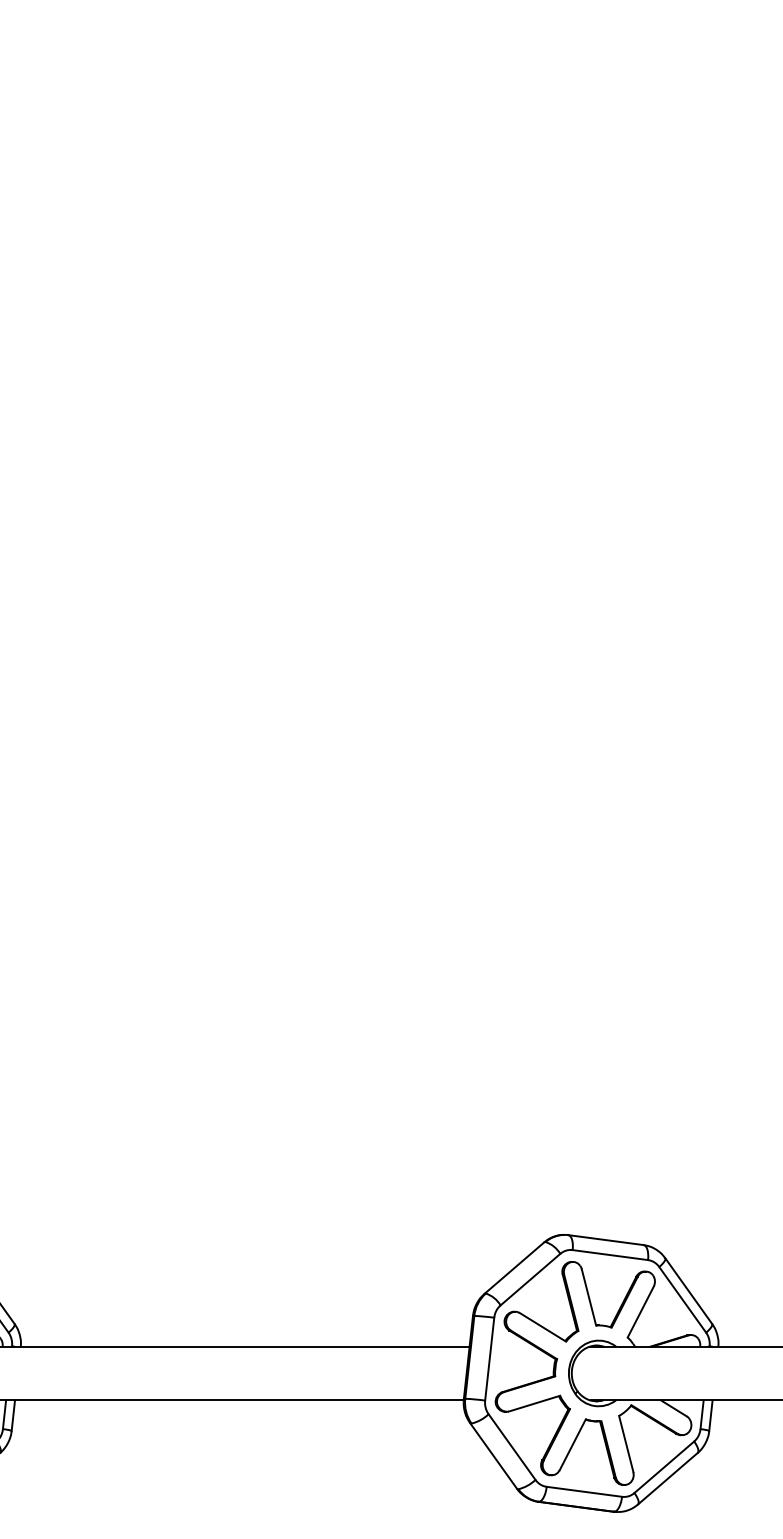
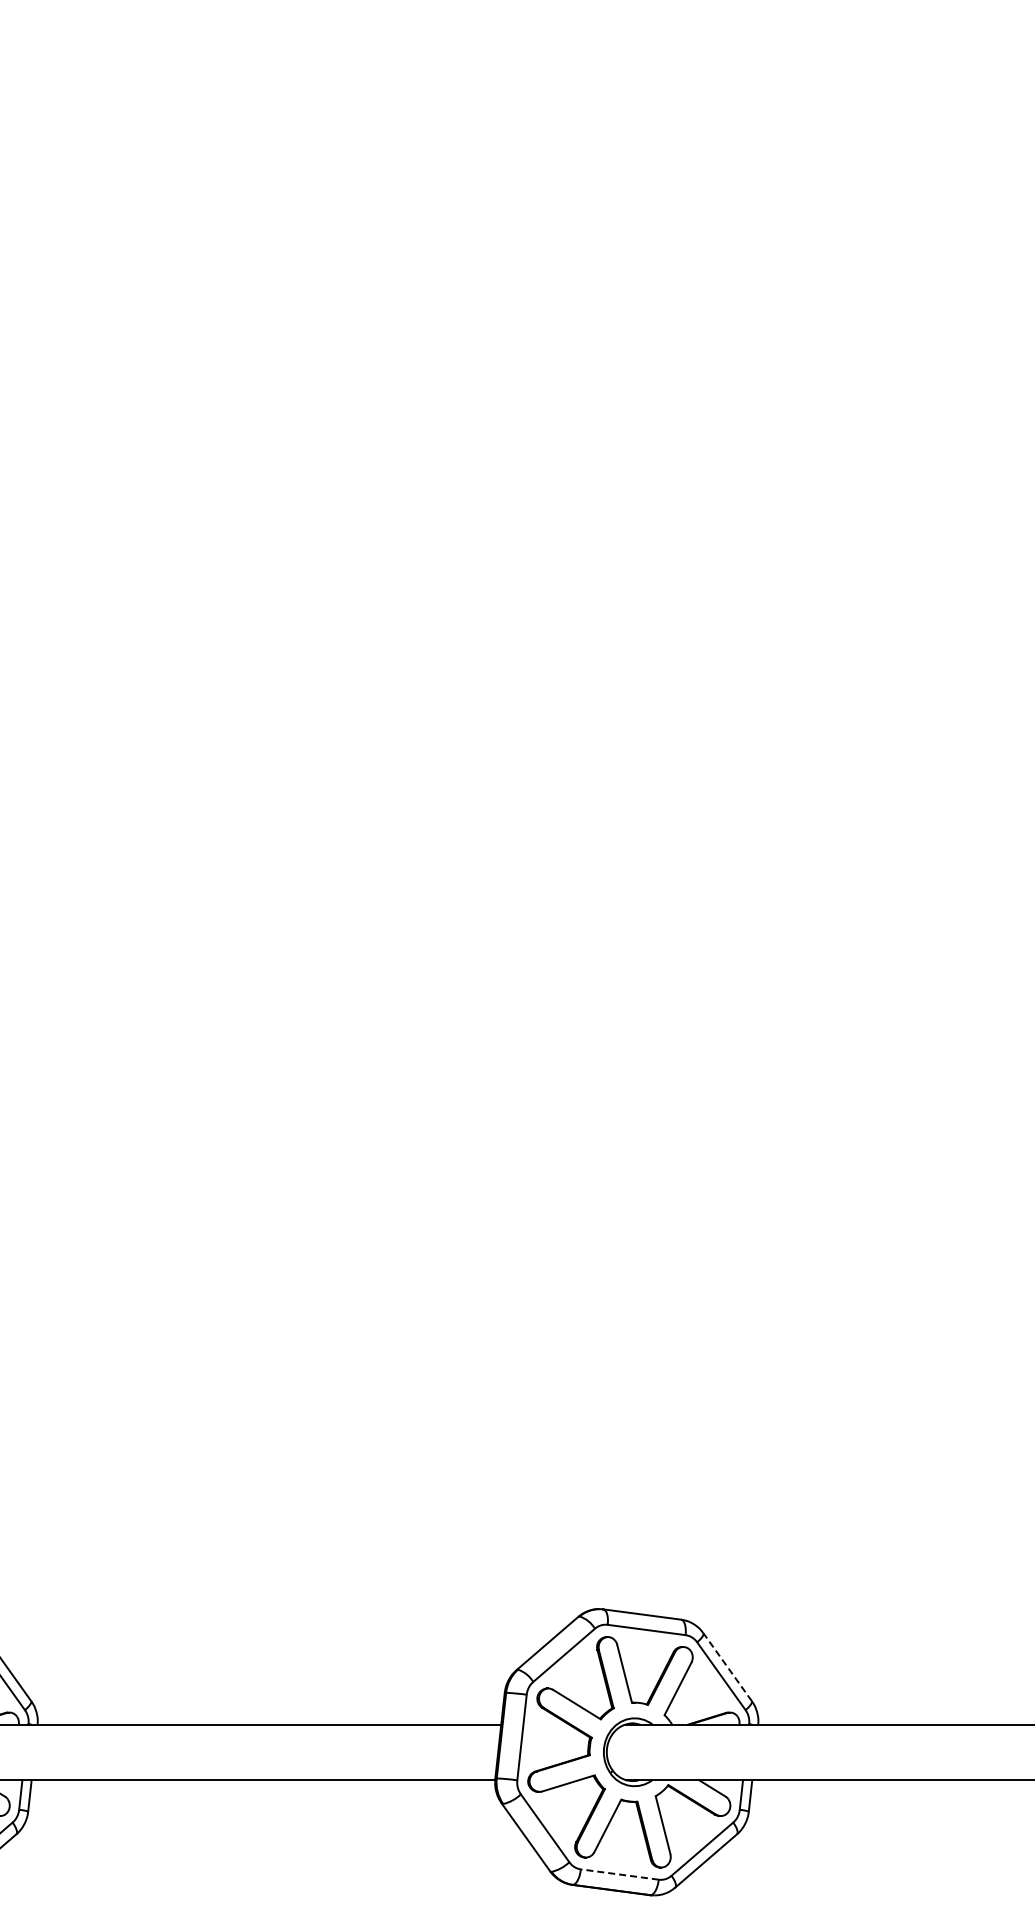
line: (688, 1291) -> (727, 1667), solid -> dashed
line: (584, 1491) -> (619, 1874), solid -> dashed

